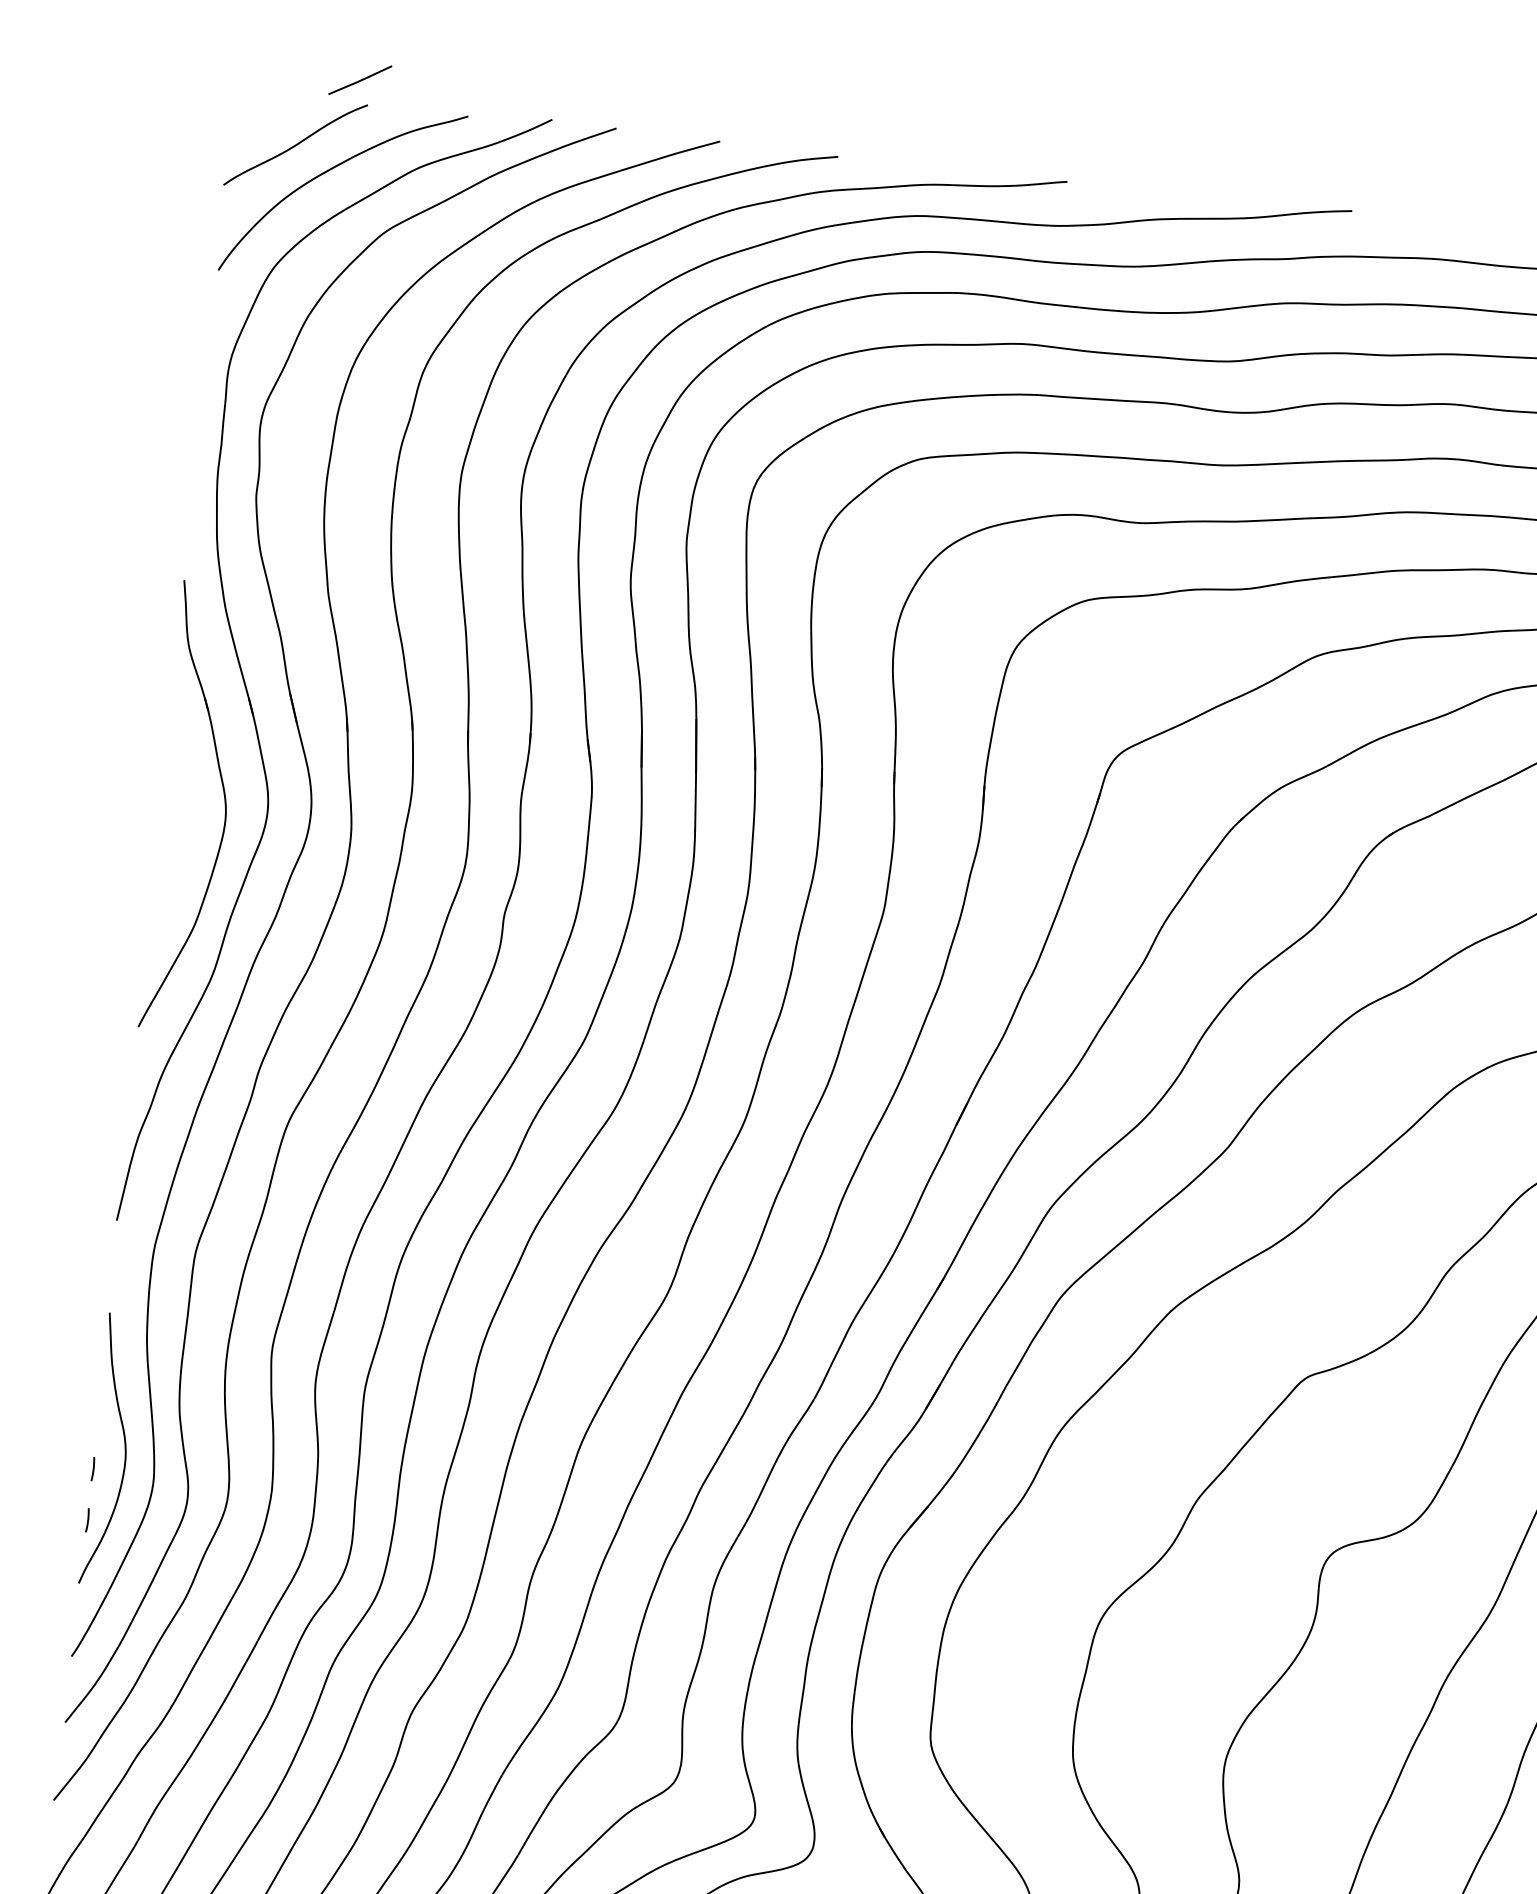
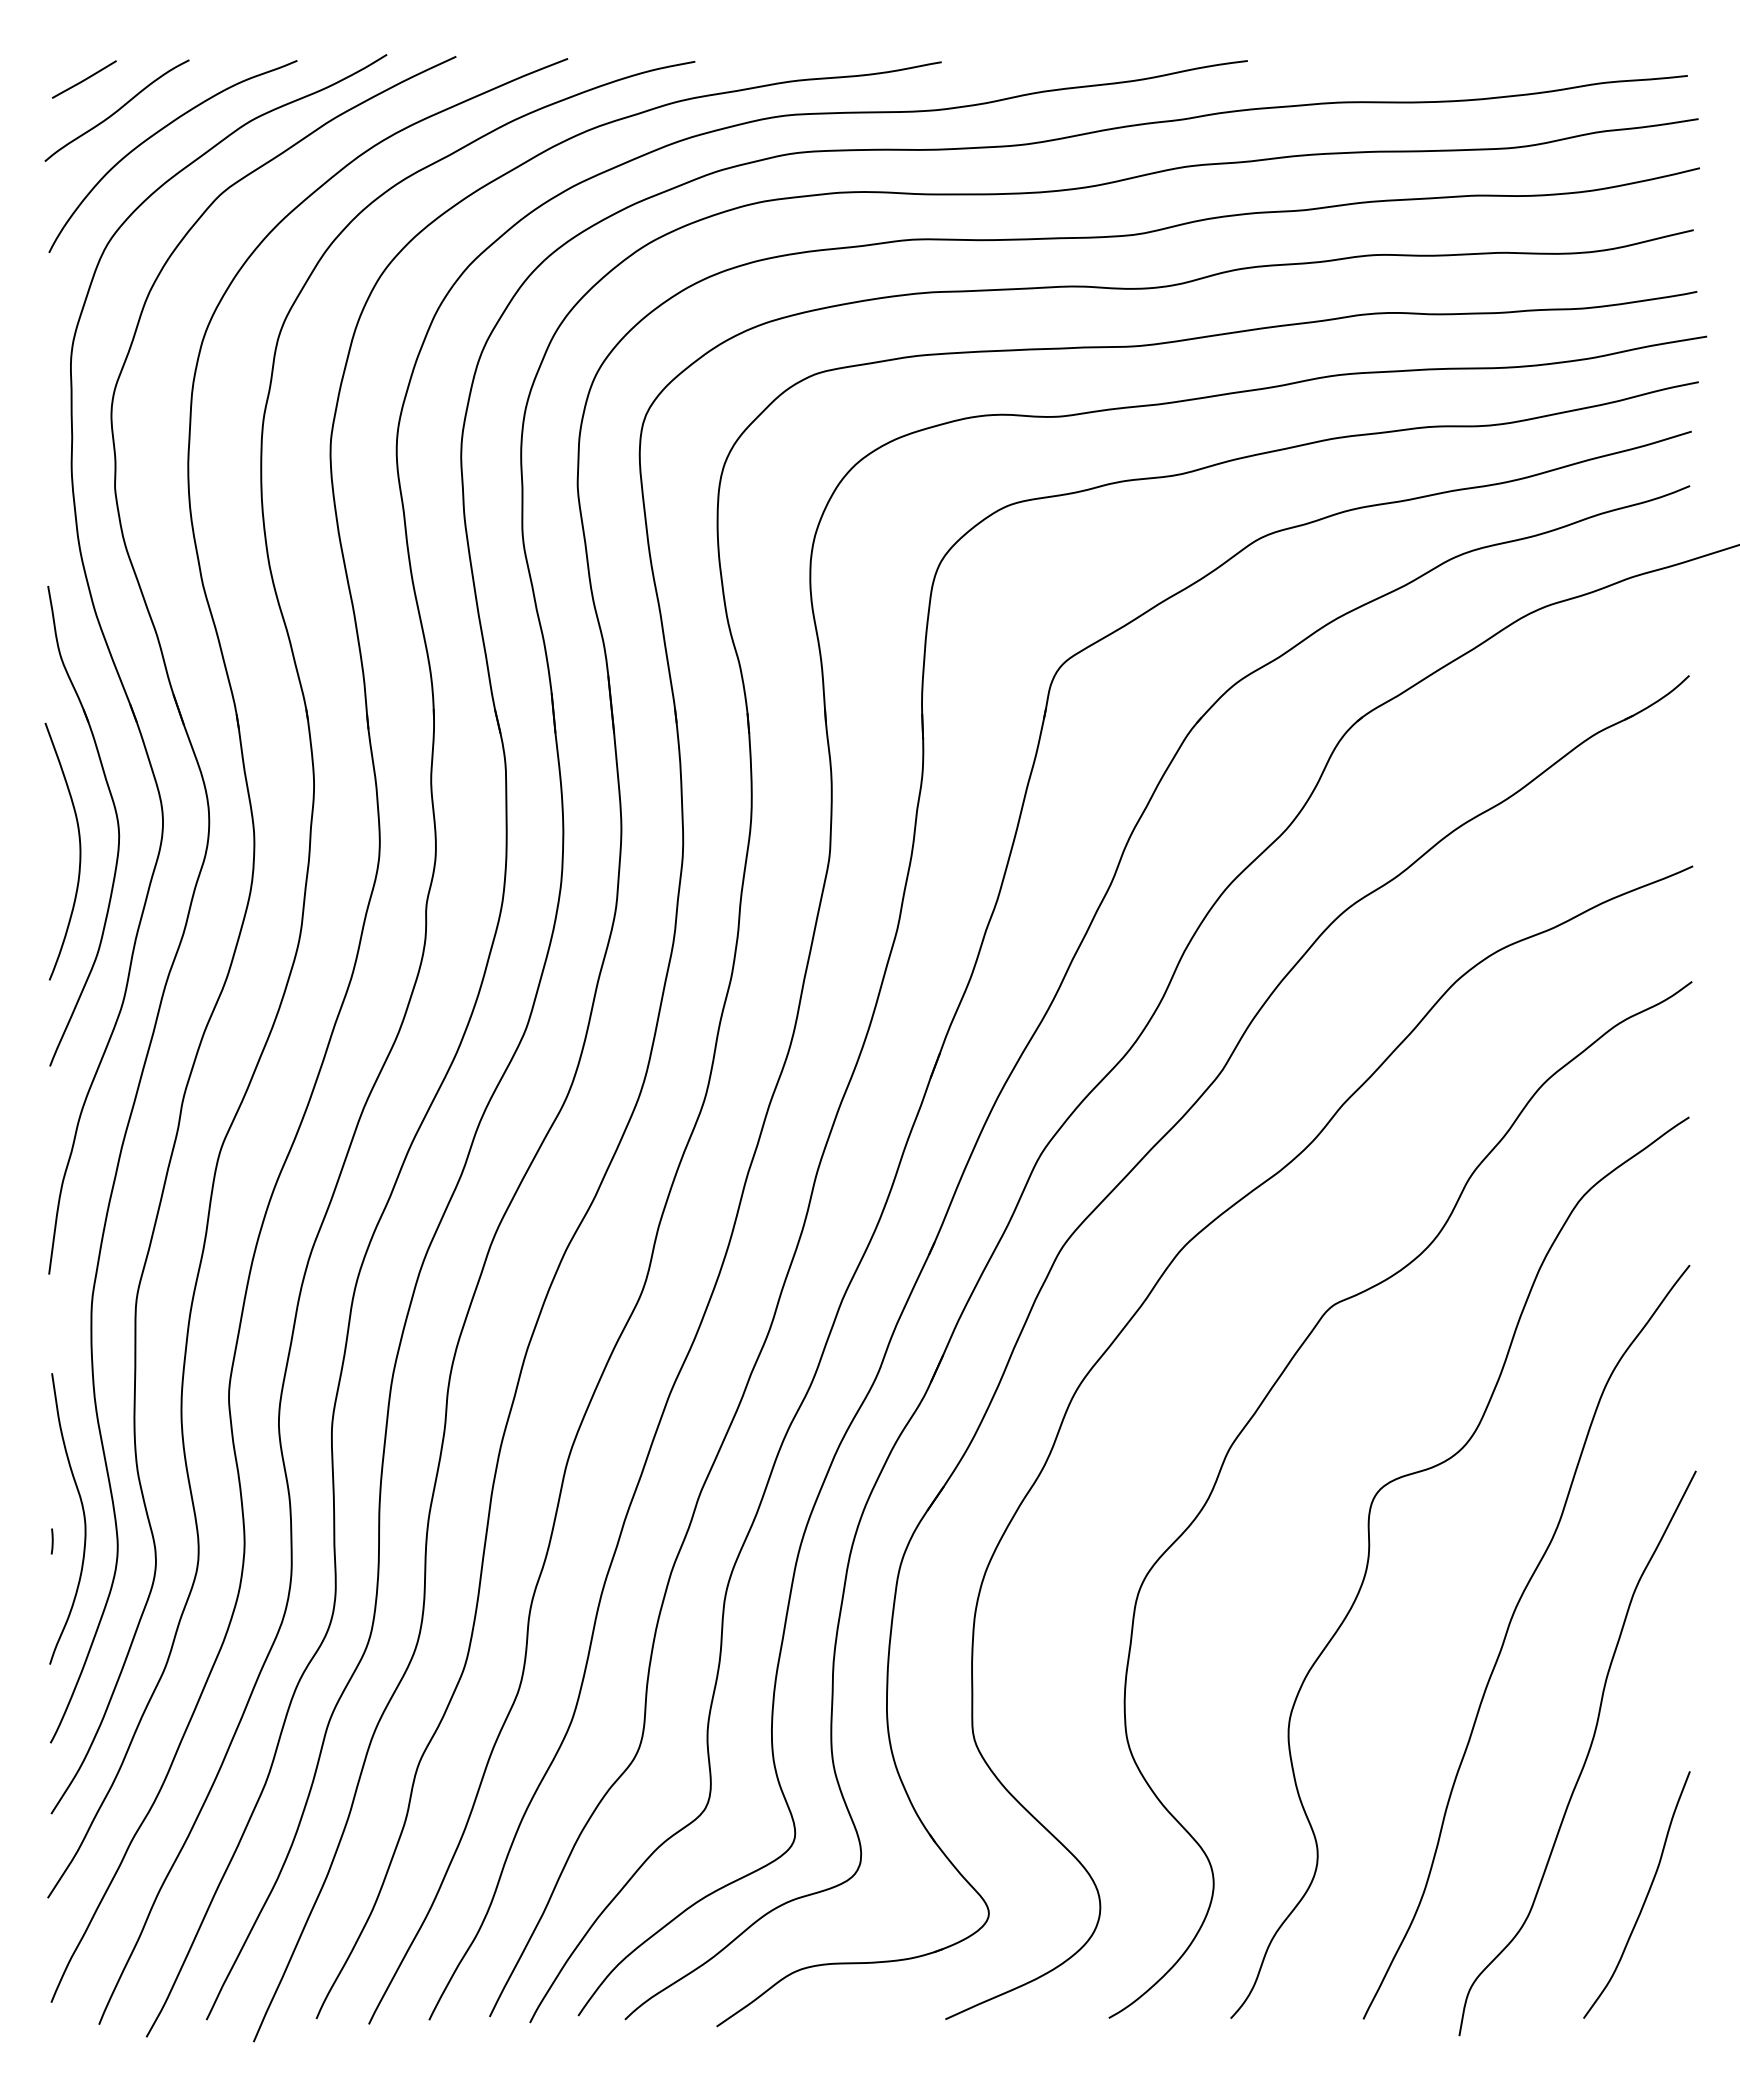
line: (359, 80) -> (83, 79), moved
curve: (187, 830) -> (79, 851), added
line: (87, 1520) -> (51, 1596), removed

